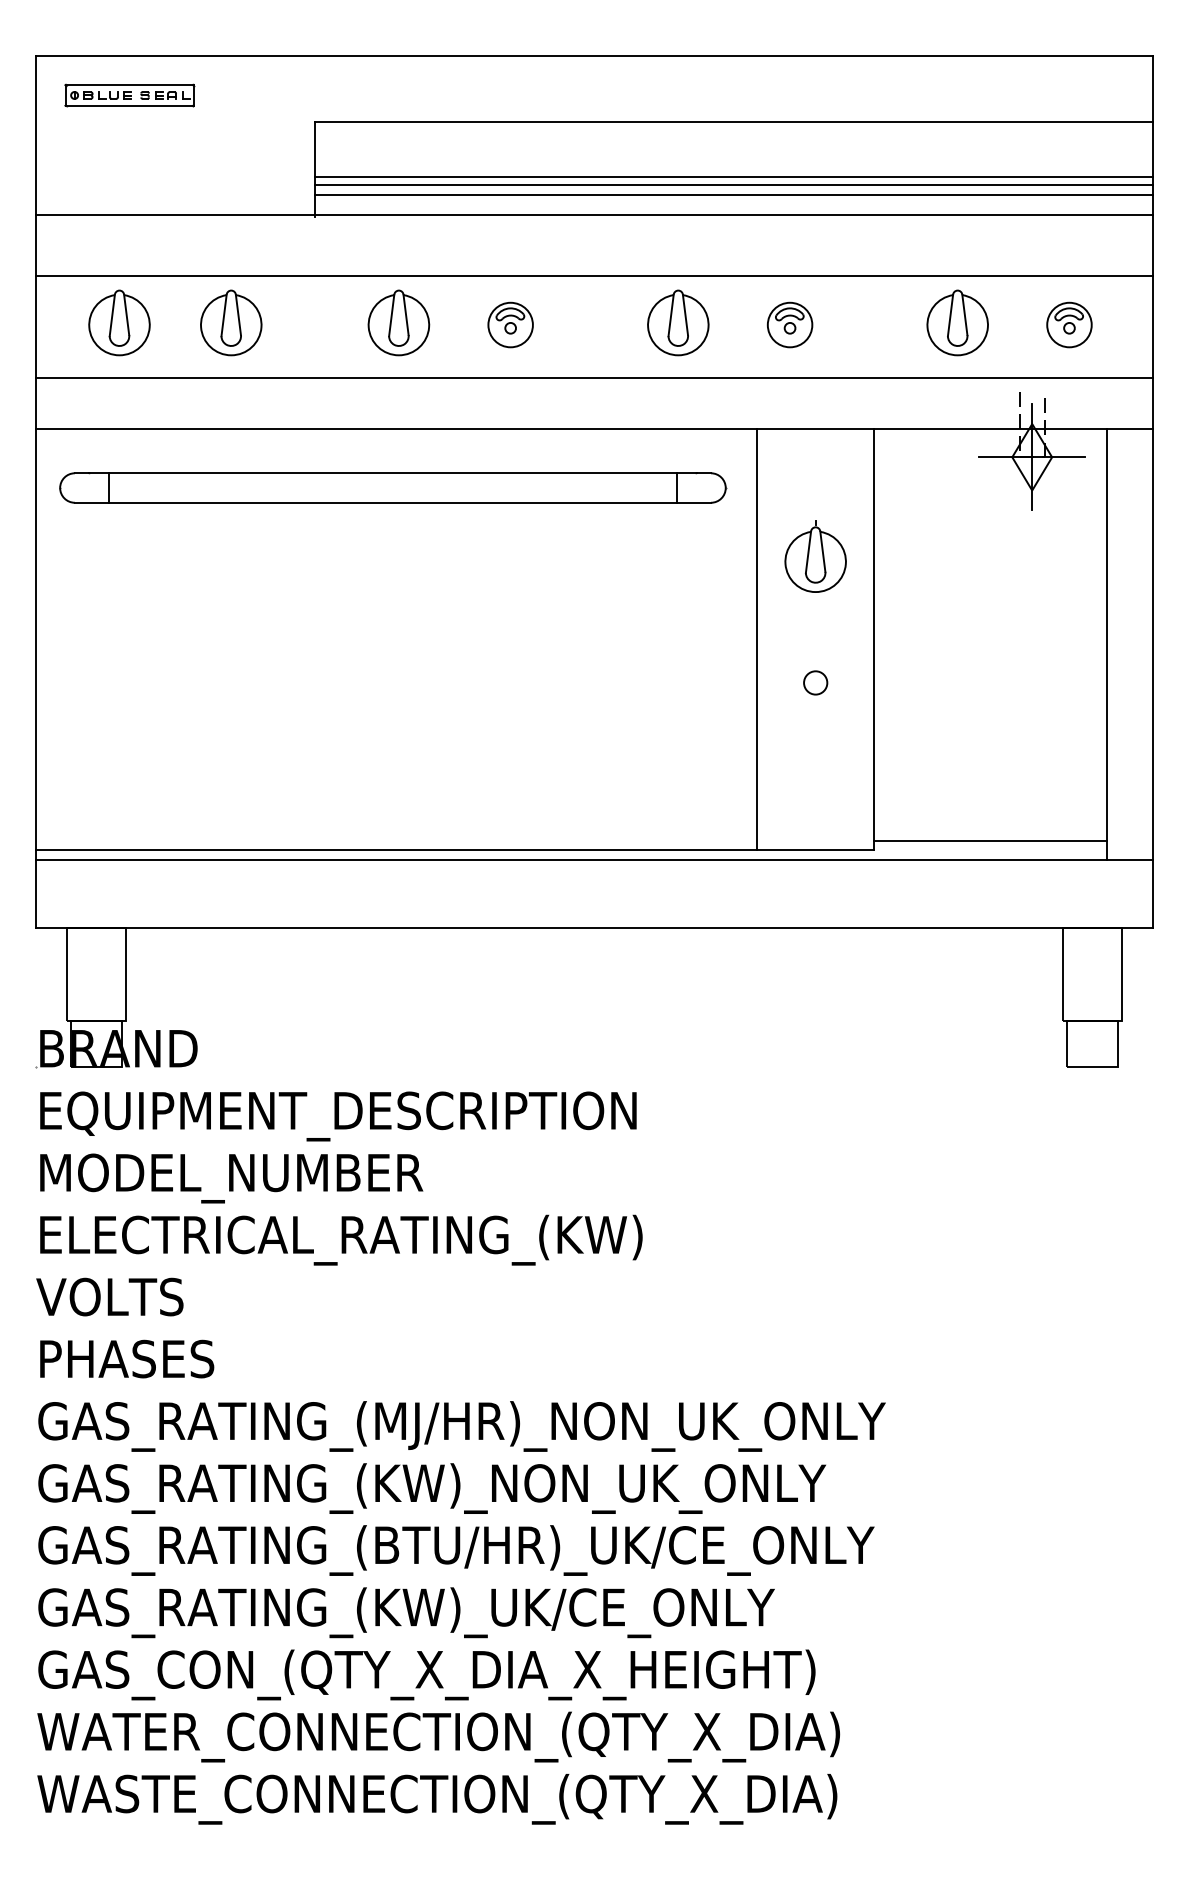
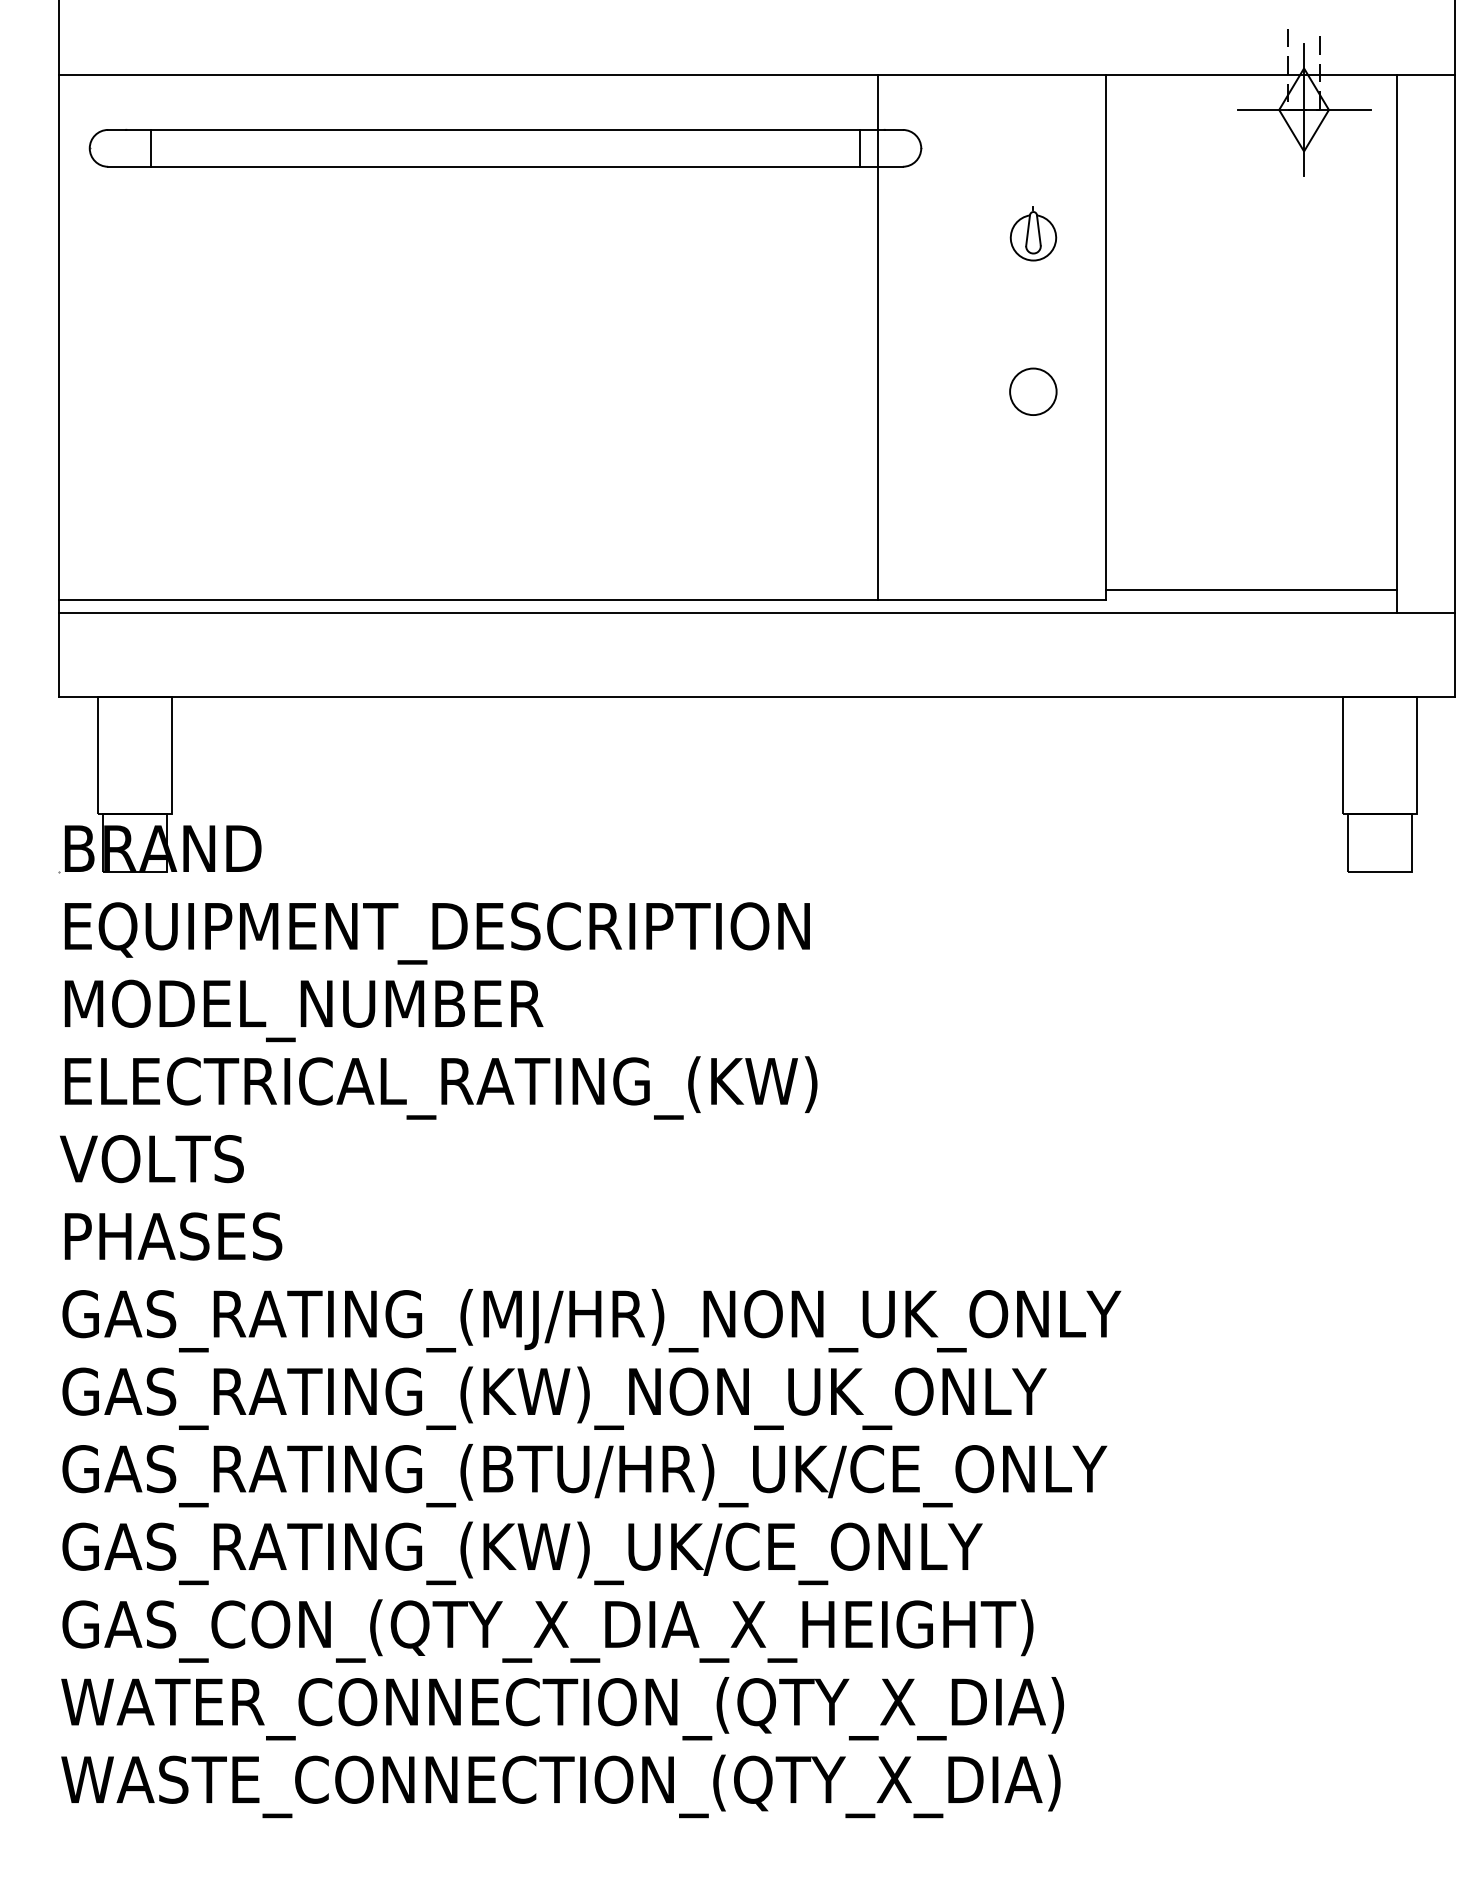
line: (594, 378) -> (757, 11), removed
part: (815, 556) -> (1033, 233), size x0.6
line: (757, 639) -> (878, 337), moved
circle: (815, 682) -> (1033, 391), size x1.6

